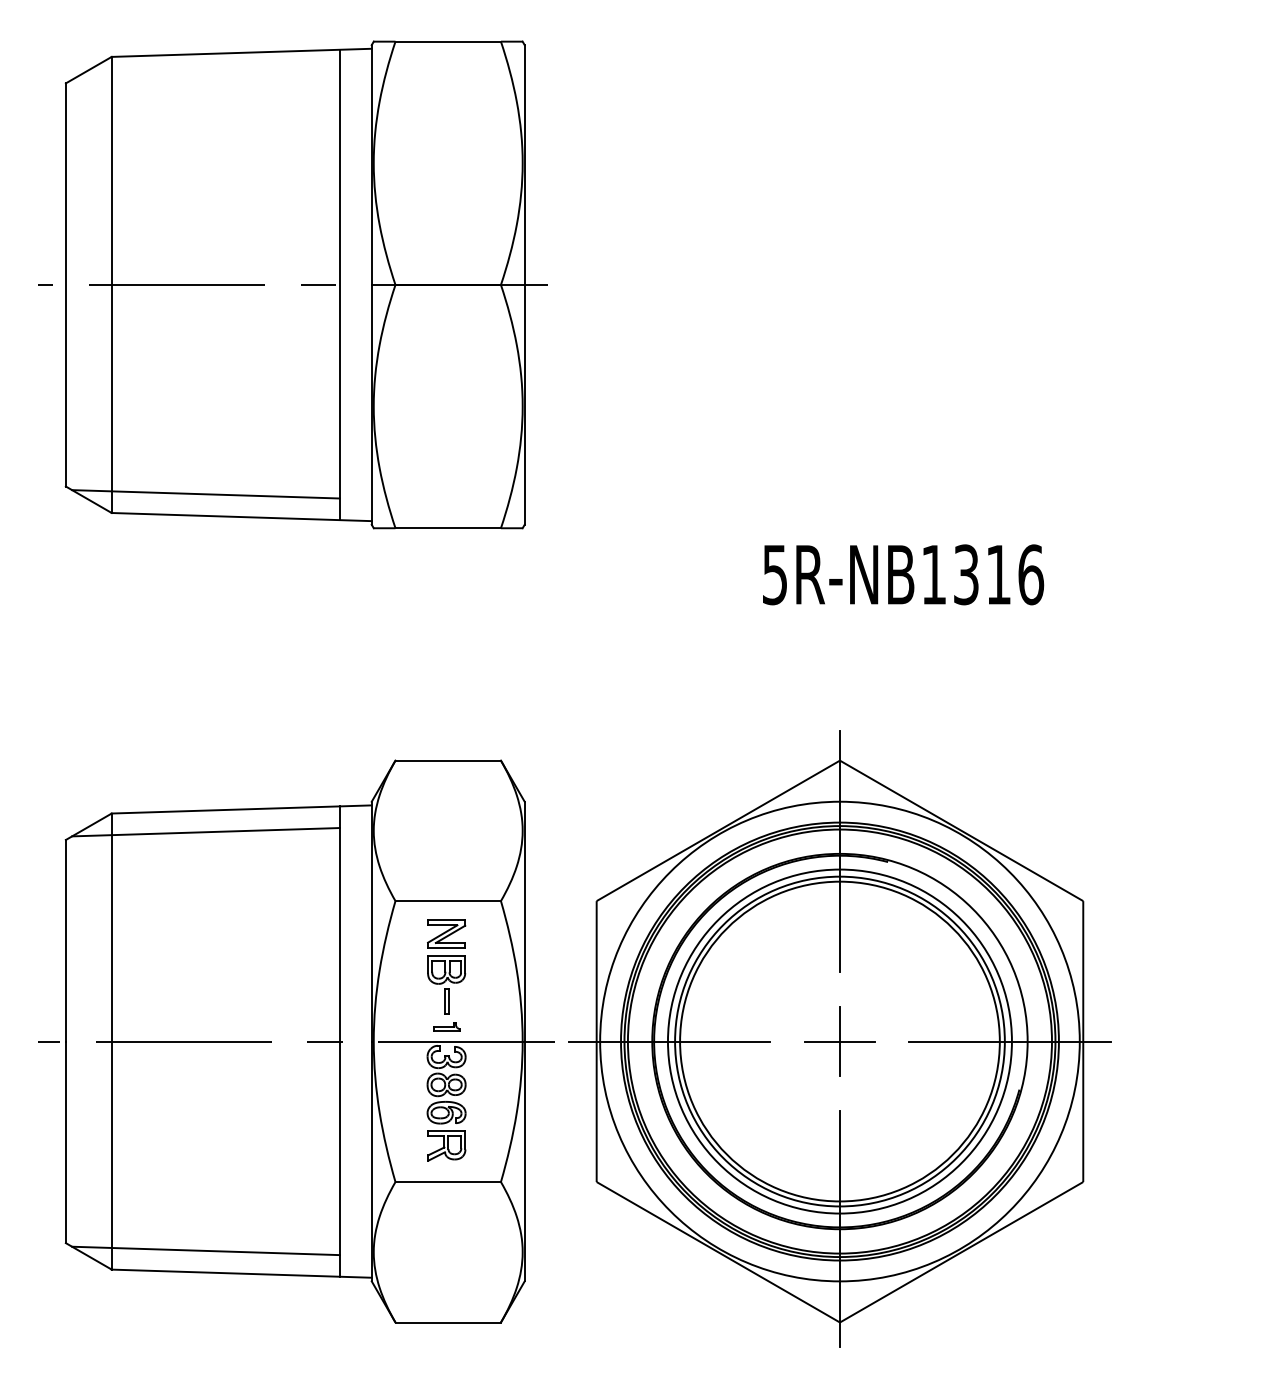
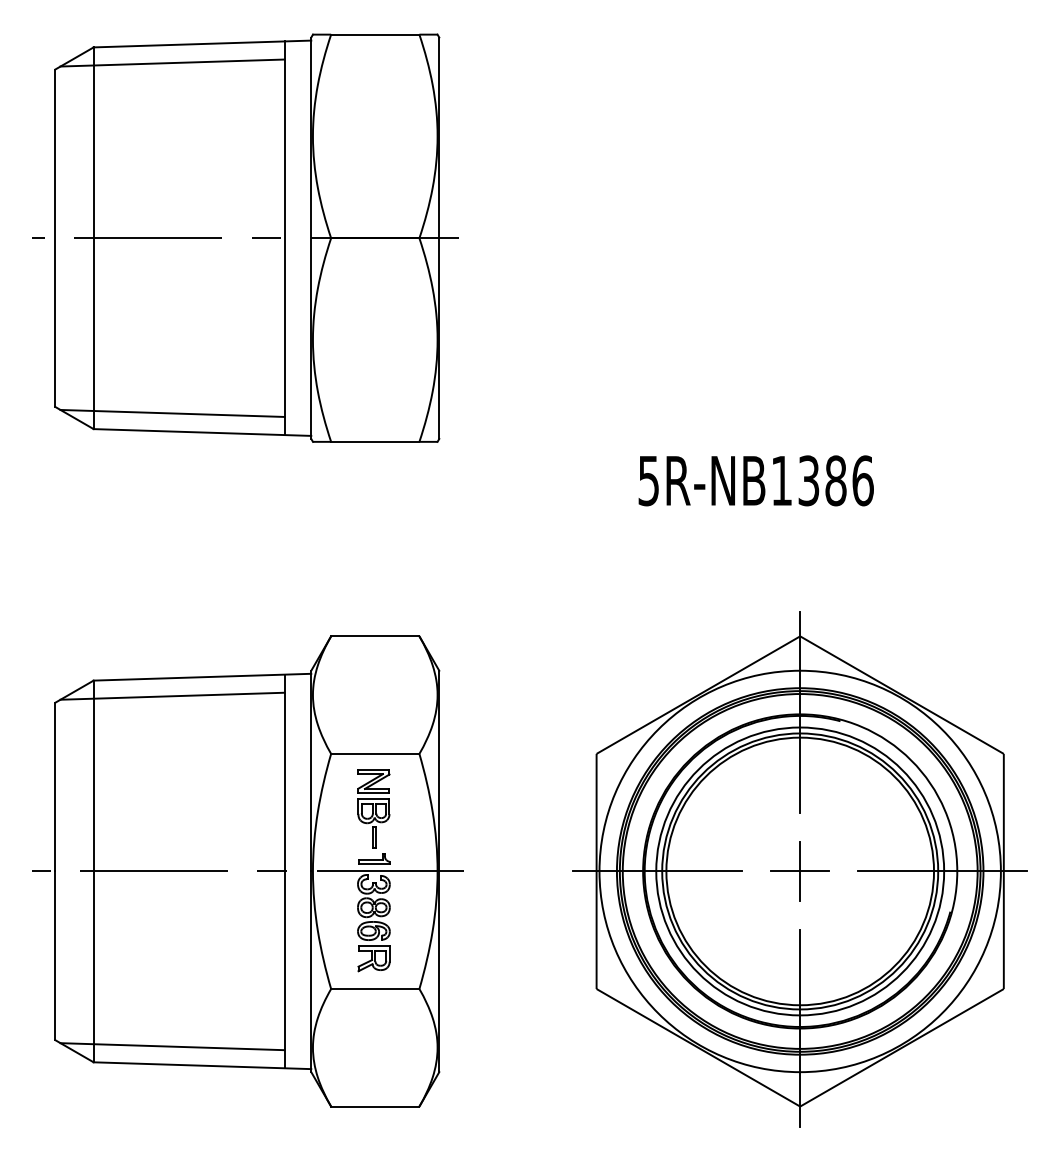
line: (205, 75) -> (172, 62), added
text: (998, 574) -> (835, 480), 5R-NB1316 -> 5R-NB1386
part: (446, 1026) -> (373, 858), size x1.43
part: (839, 1038) -> (799, 868), moved

